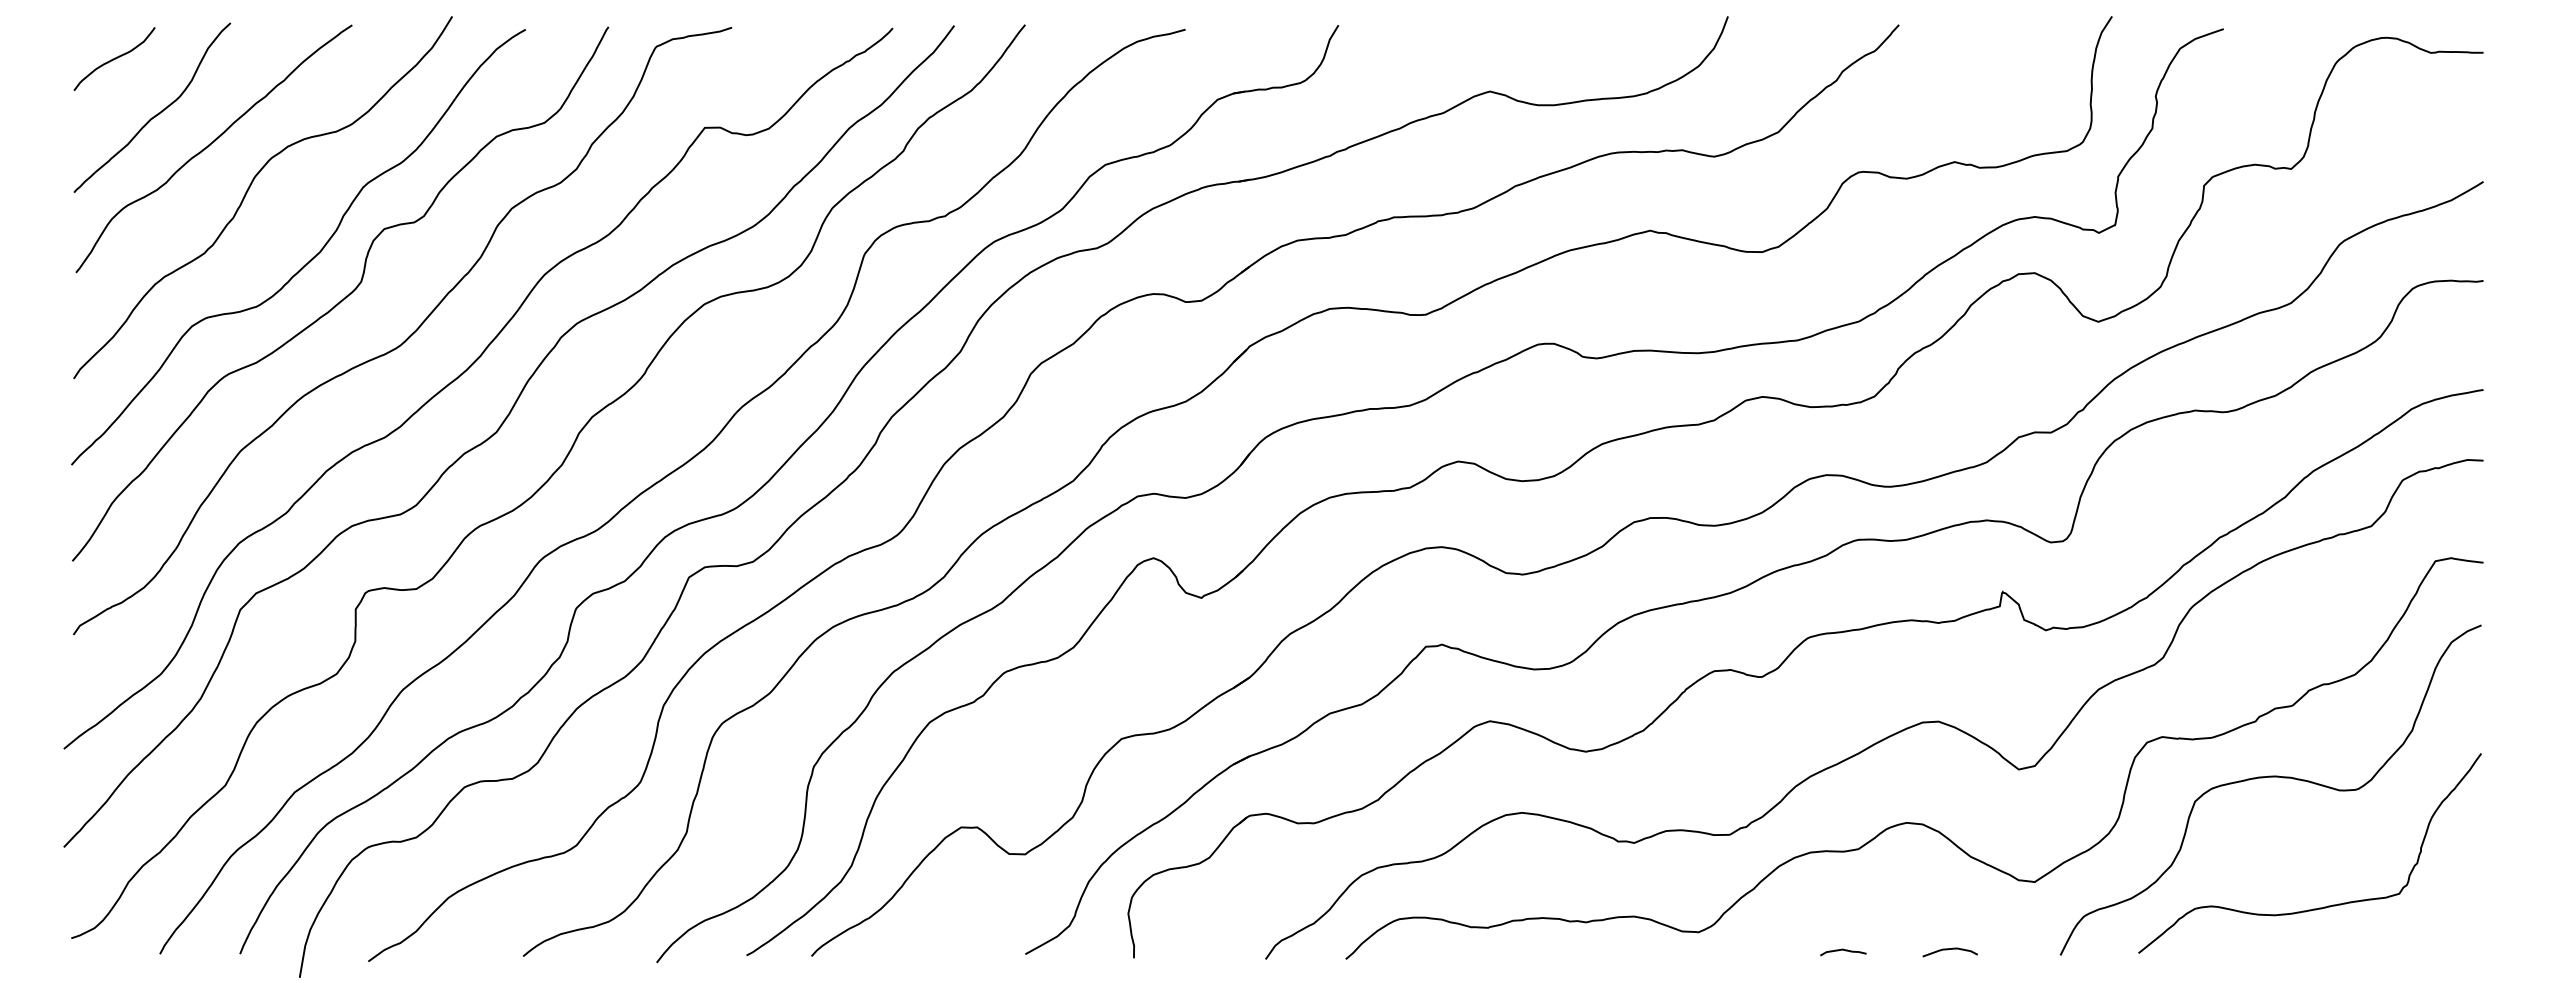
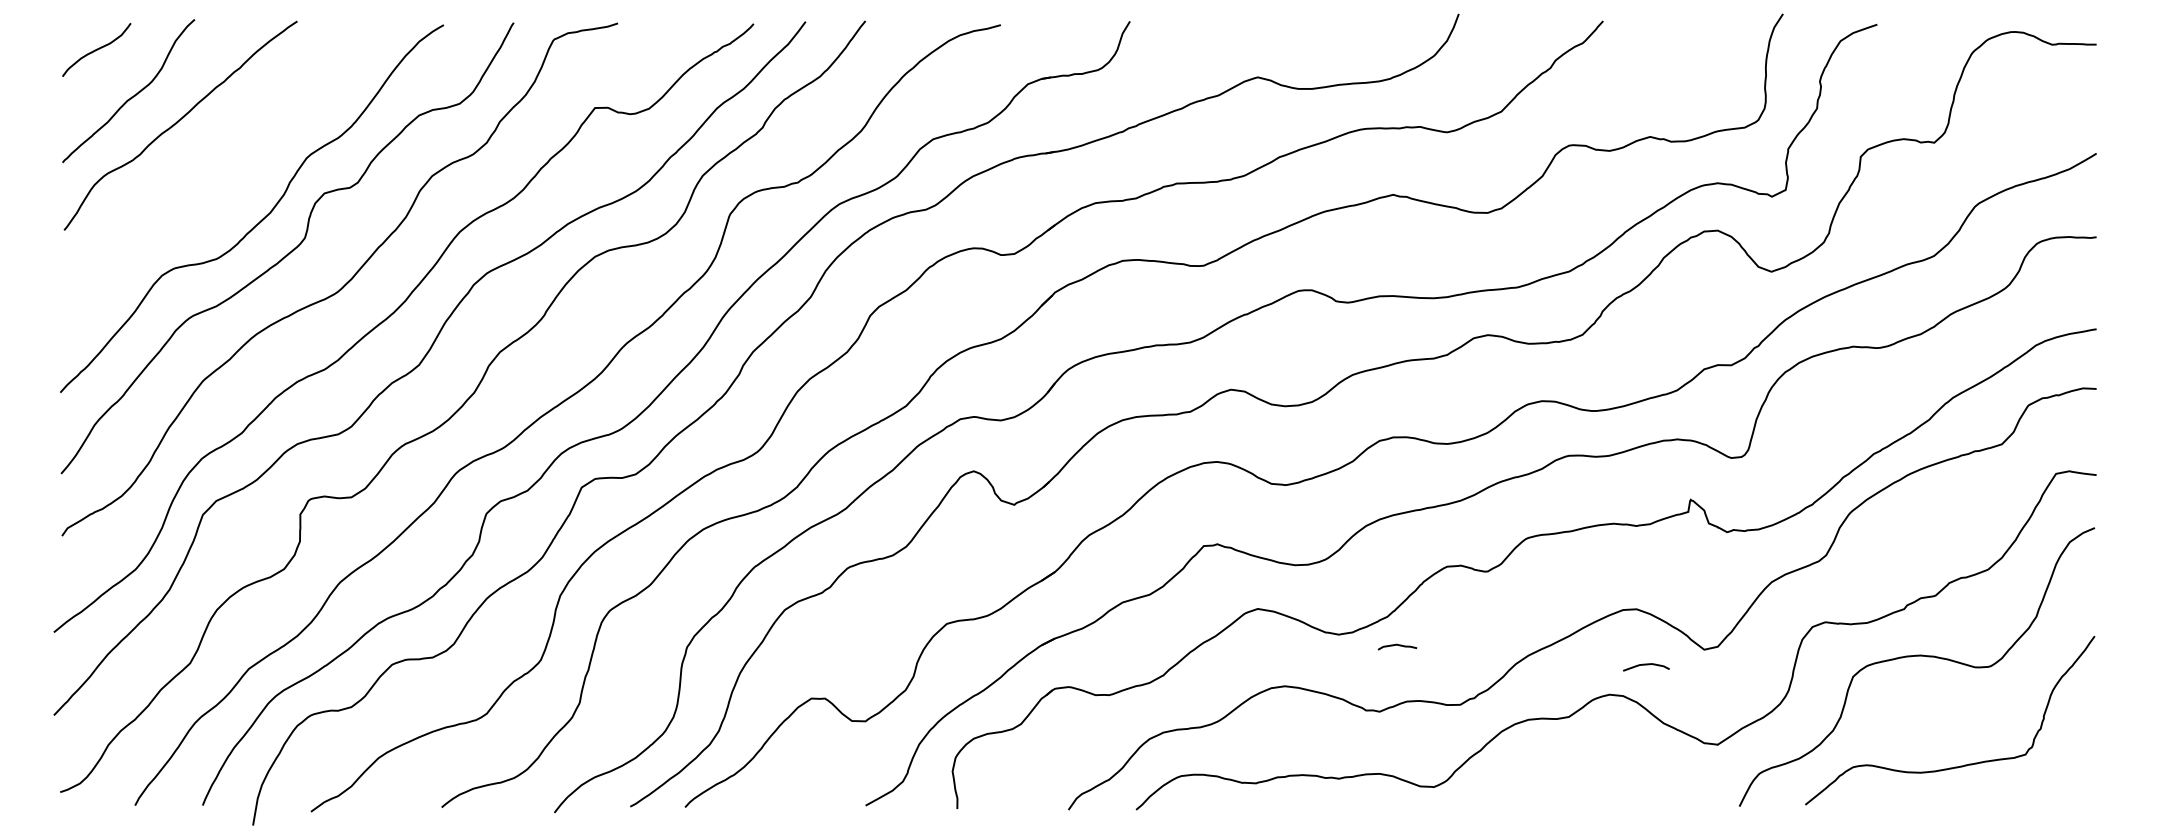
curve: (248, 191) -> (209, 161), removed
curve: (1843, 950) -> (1397, 645), moved
curve: (1948, 950) -> (1644, 665), moved

